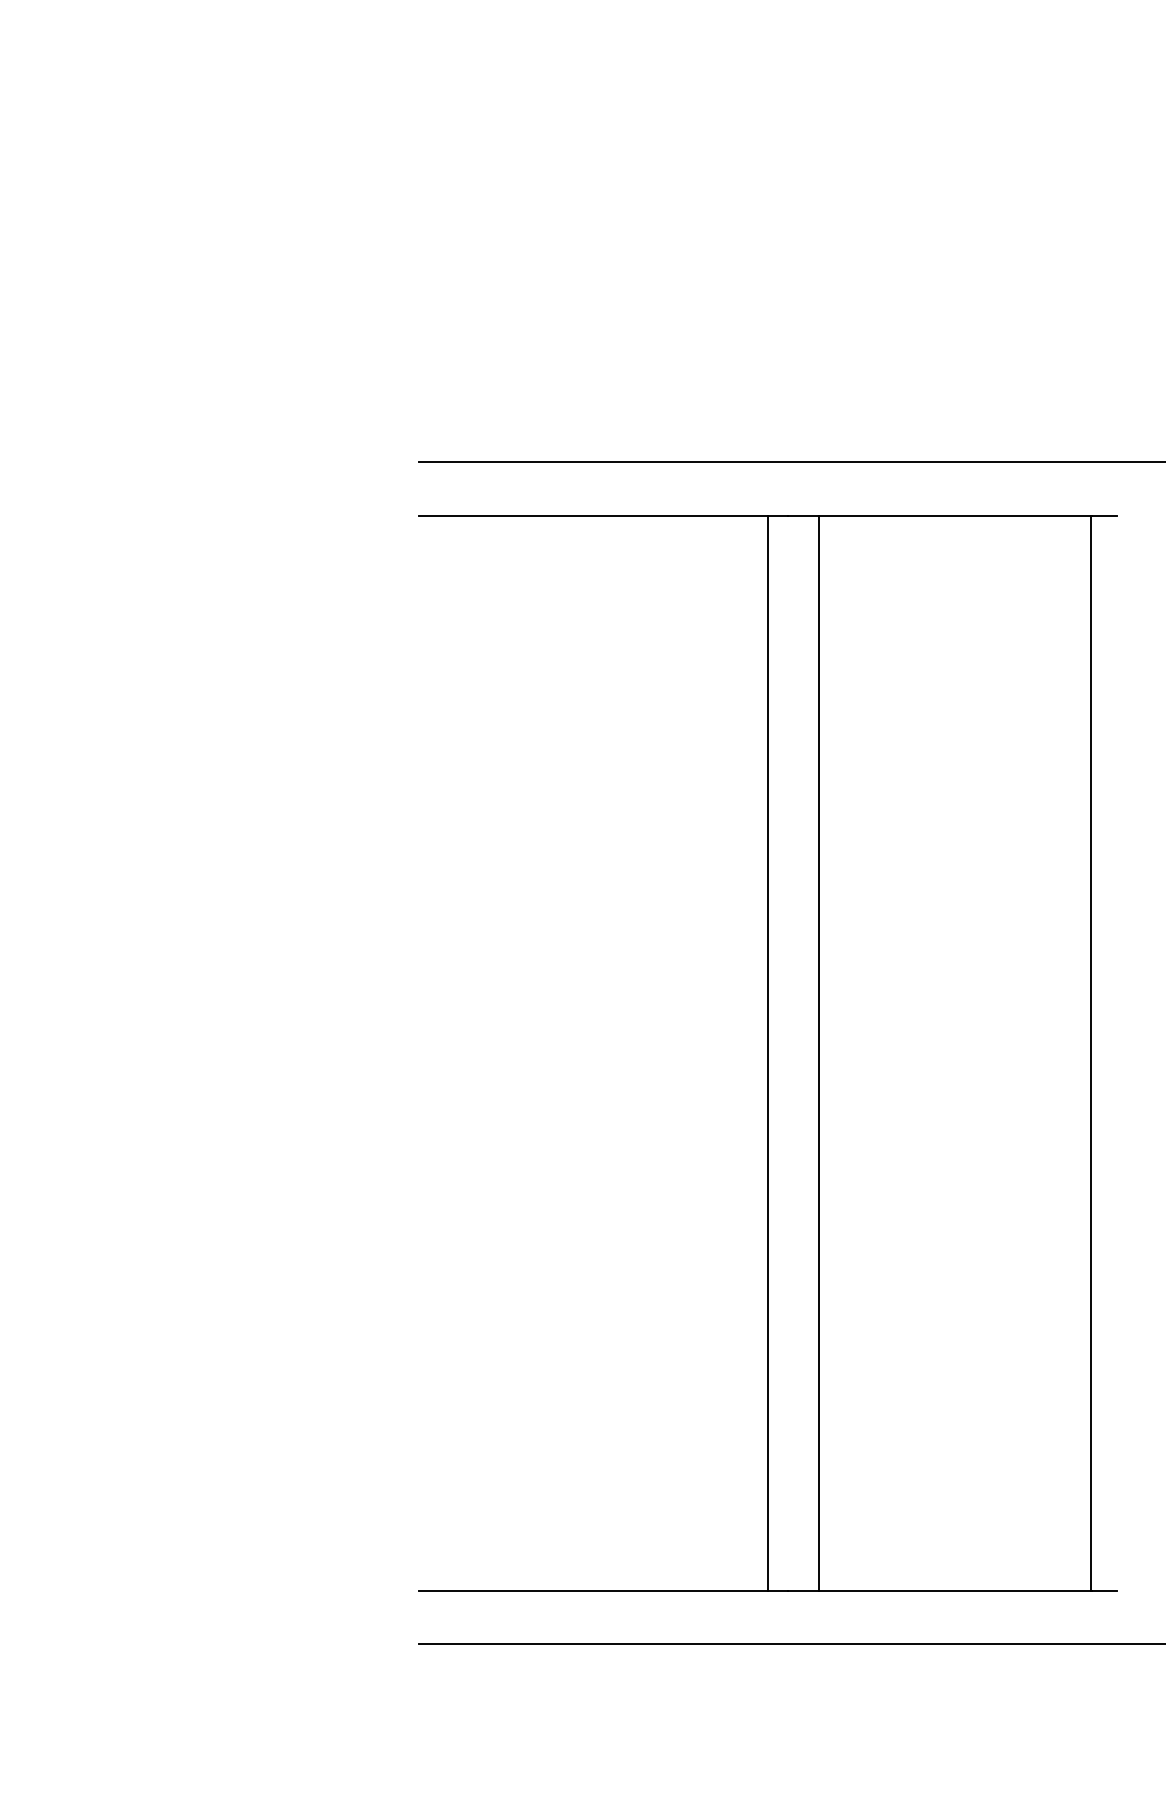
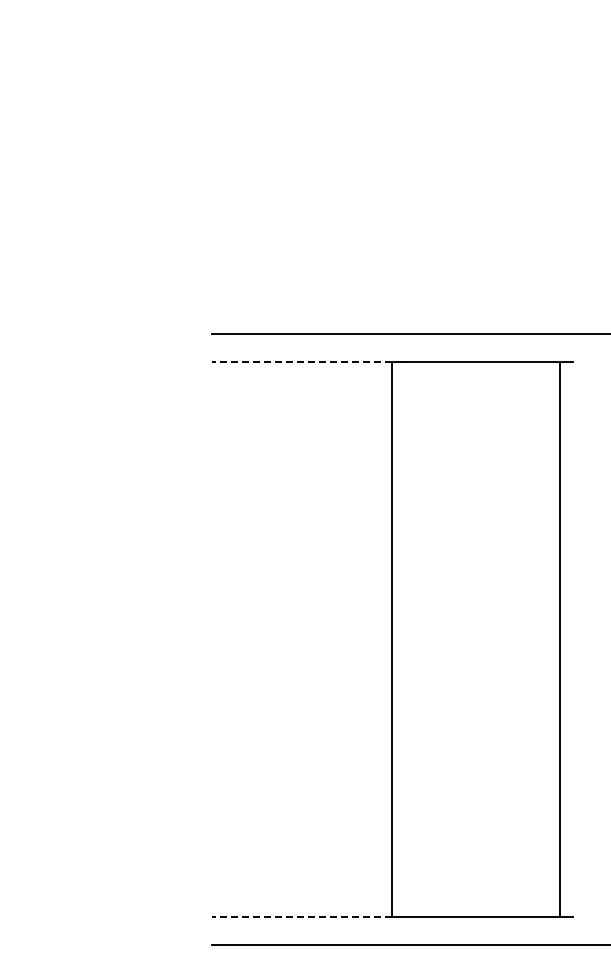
line: (591, 515) -> (301, 361), solid -> dashed
line: (820, 1051) -> (419, 638), removed
line: (591, 1589) -> (301, 916), solid -> dashed

